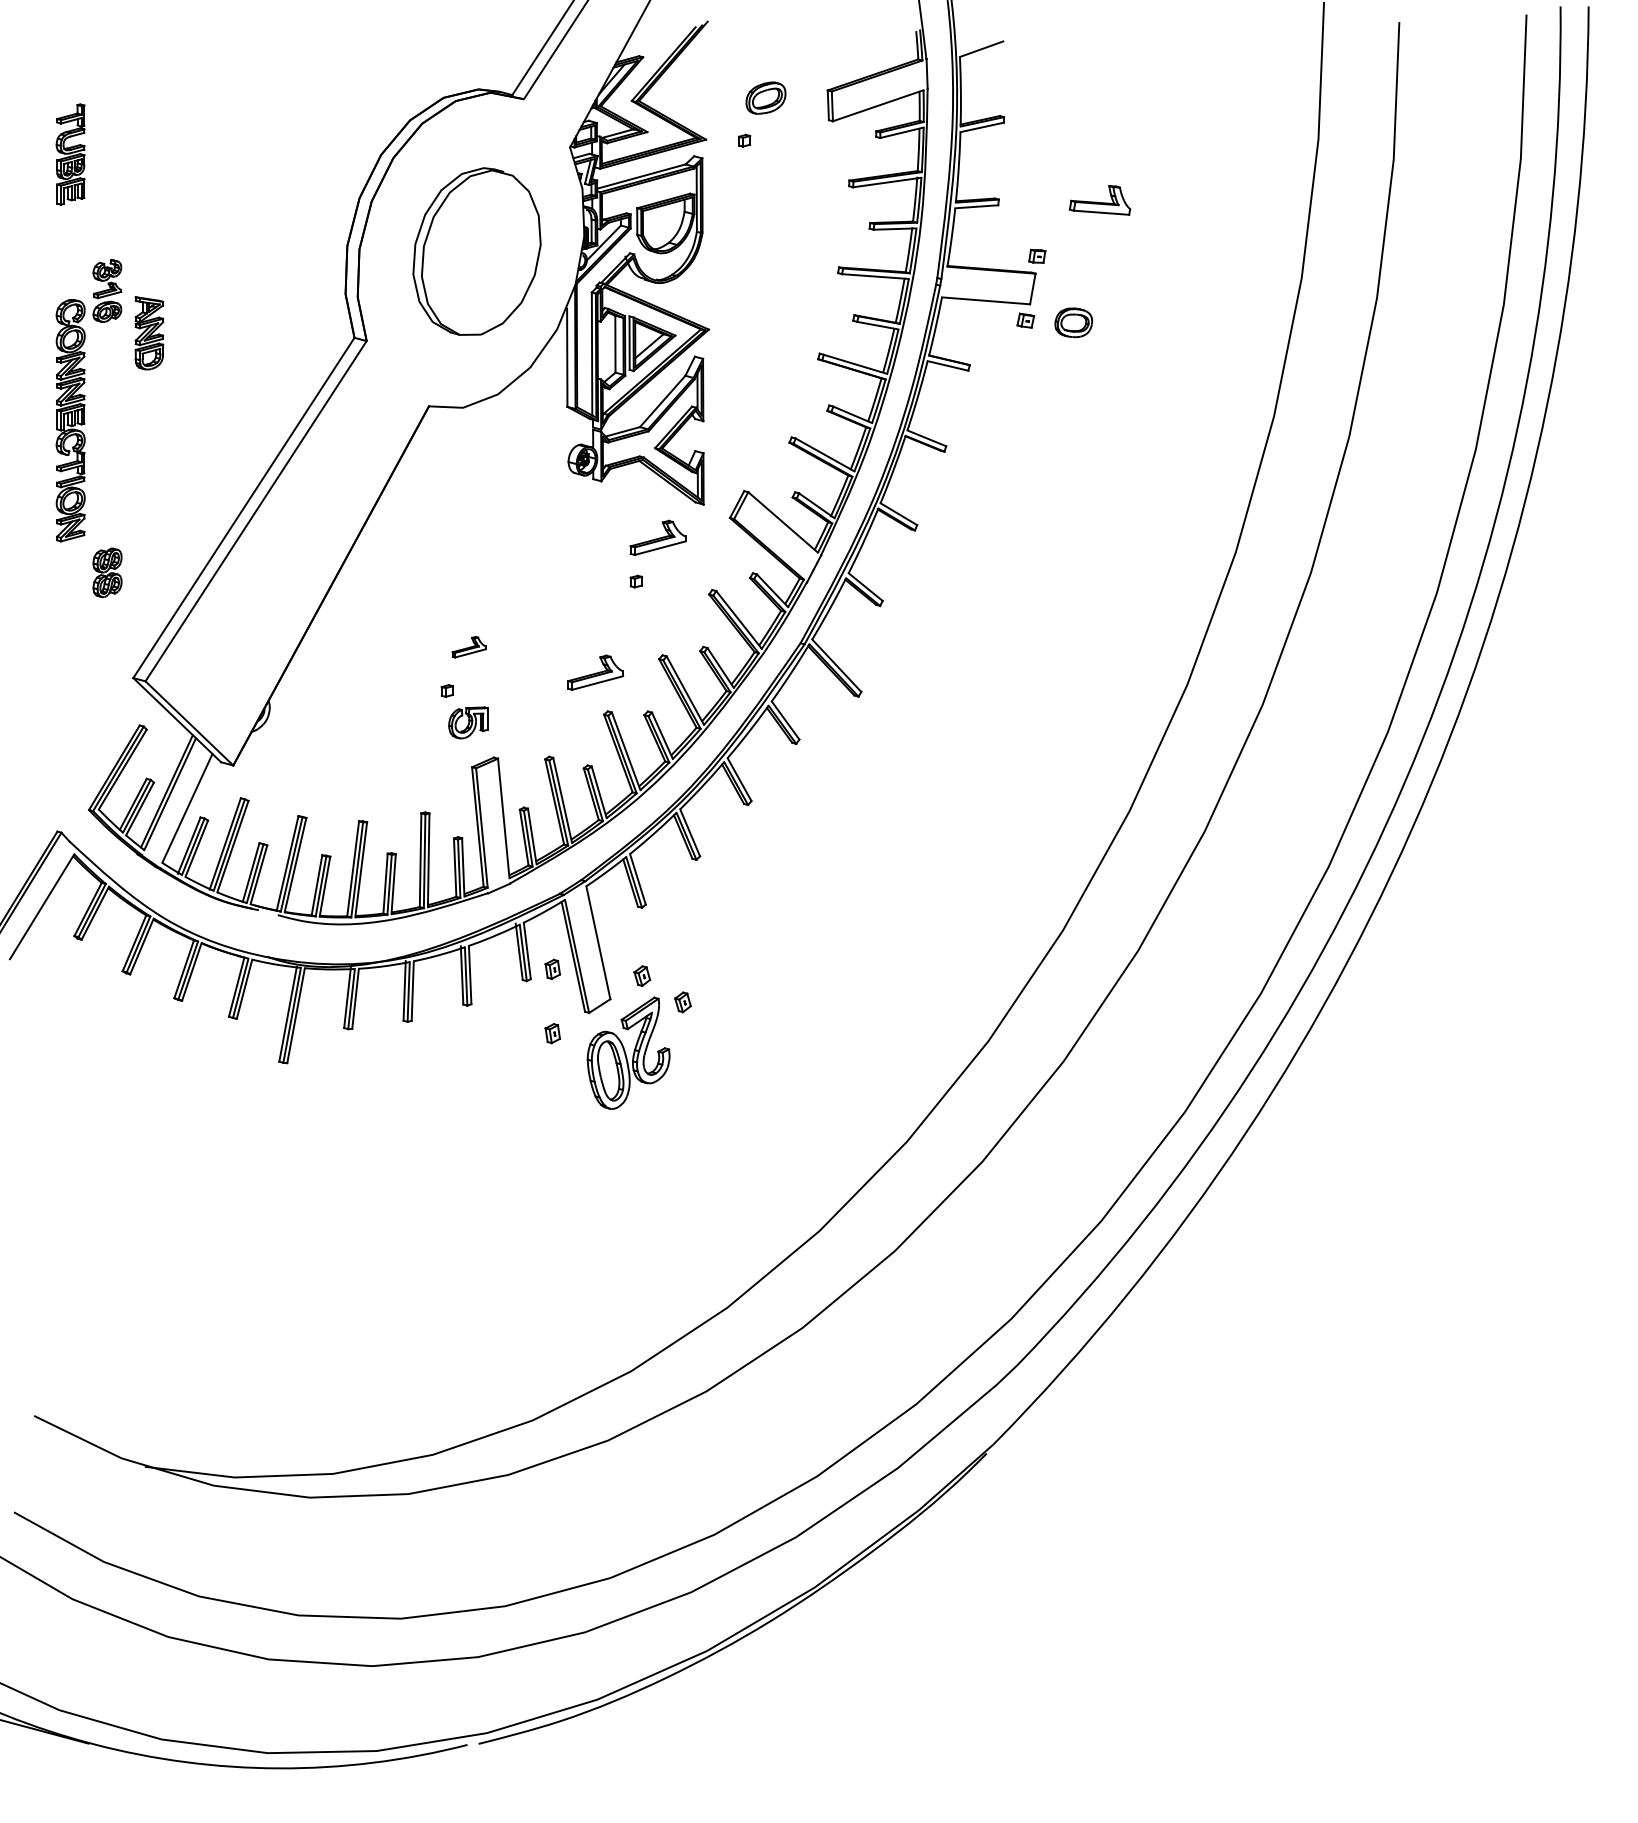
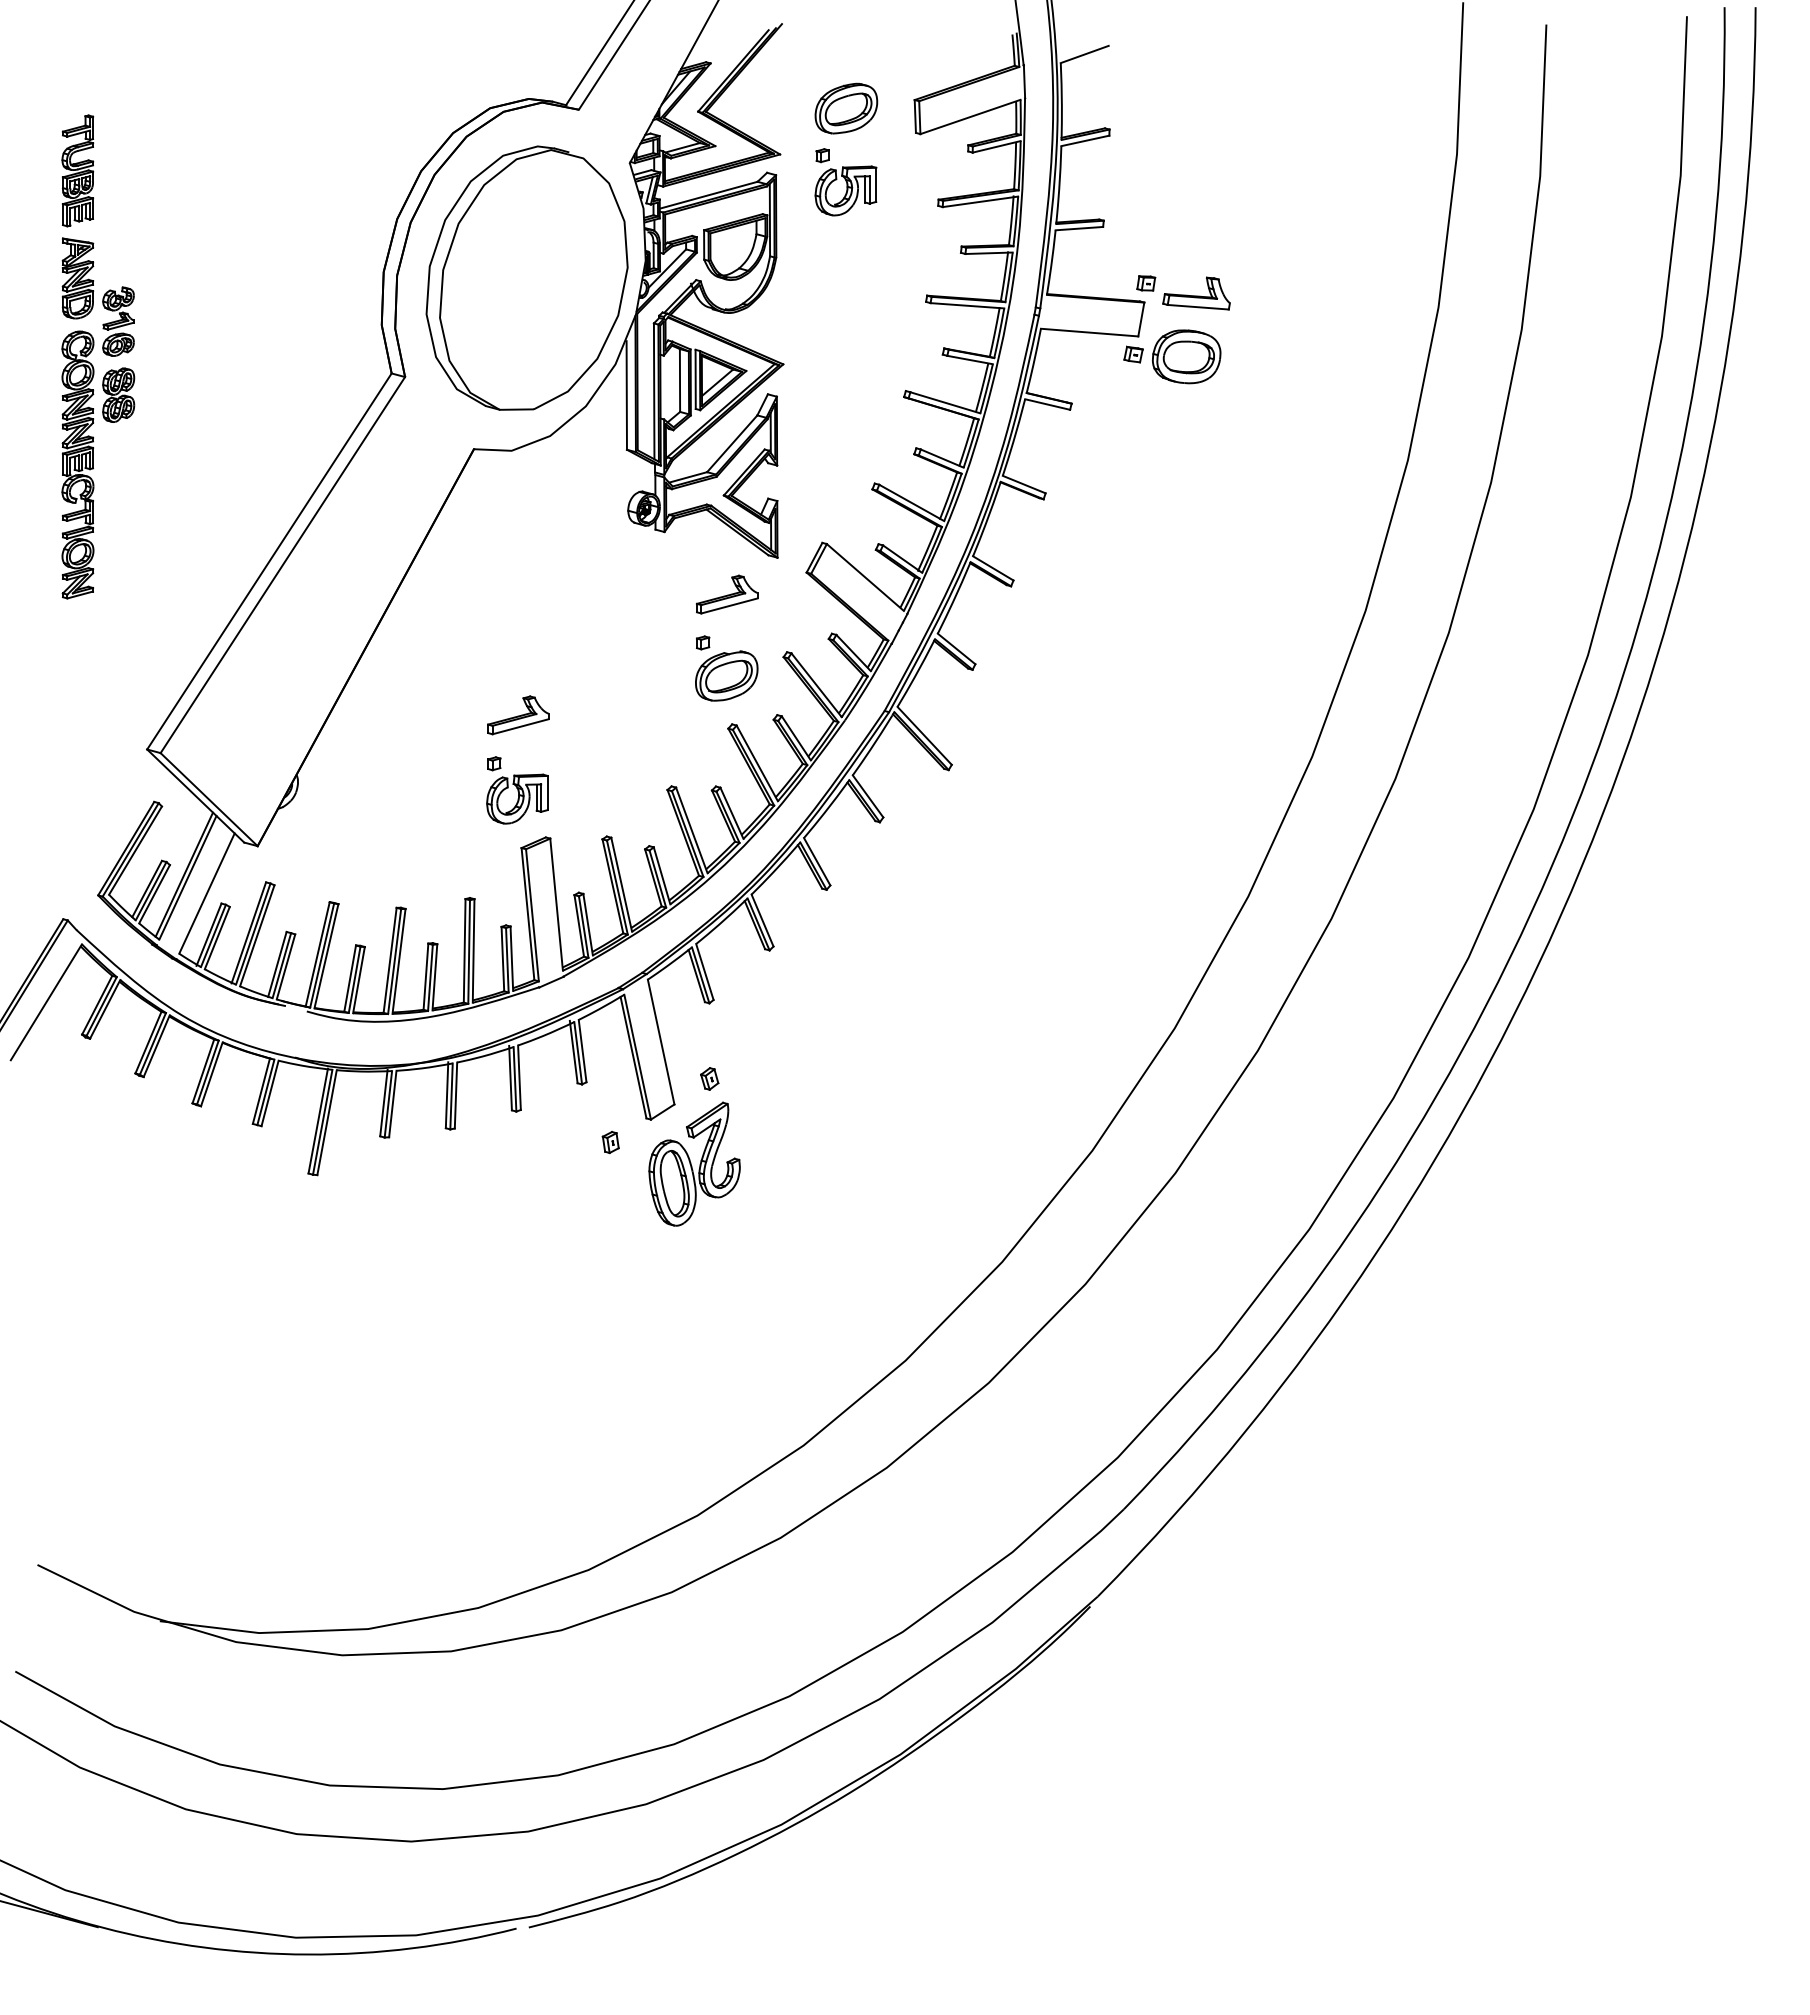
part: (766, 98) -> (846, 108), size x1.43
part: (765, 172) -> (845, 190), added
part: (1099, 200) -> (1196, 293), moved
part: (476, 250) -> (526, 277), size x1.43
part: (1073, 322) -> (1186, 356), size x1.67
part: (148, 333) -> (77, 278), moved
part: (107, 572) -> (118, 394), moved
part: (657, 611) -> (726, 675), added
part: (469, 647) -> (518, 715), size x1.67
part: (595, 672) -> (658, 743), removed
part: (468, 722) -> (517, 798), size x1.43
part: (552, 969) -> (610, 1071), removed
part: (682, 1001) -> (754, 1107), removed

